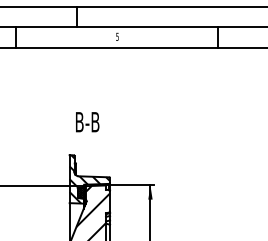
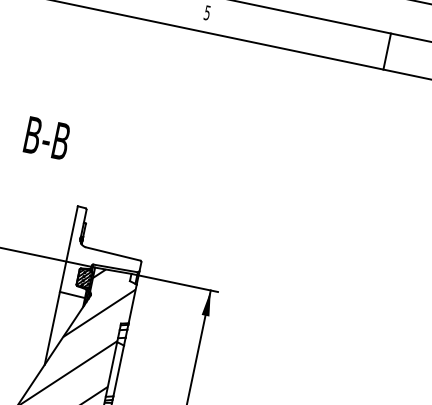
text: (87, 122) -> (46, 138), moved
hatch: (89, 179) -> (104, 257), removed

